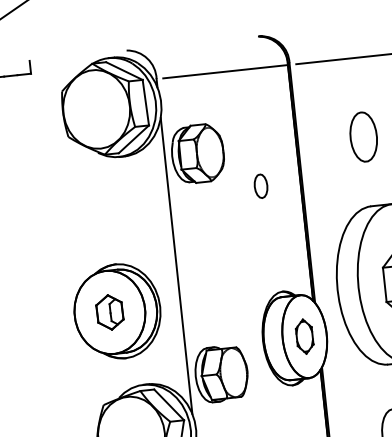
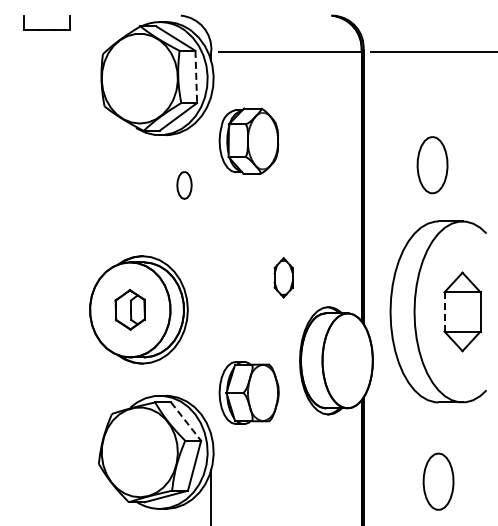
line: (146, 103) -> (196, 77), solid -> dashed
part: (363, 137) -> (432, 165), moved
part: (261, 186) -> (184, 185), moved
line: (176, 266) -> (211, 265), removed
line: (384, 284) -> (444, 311), solid -> dashed
part: (304, 336) -> (283, 277), moved
line: (169, 405) -> (186, 422), solid -> dashed

